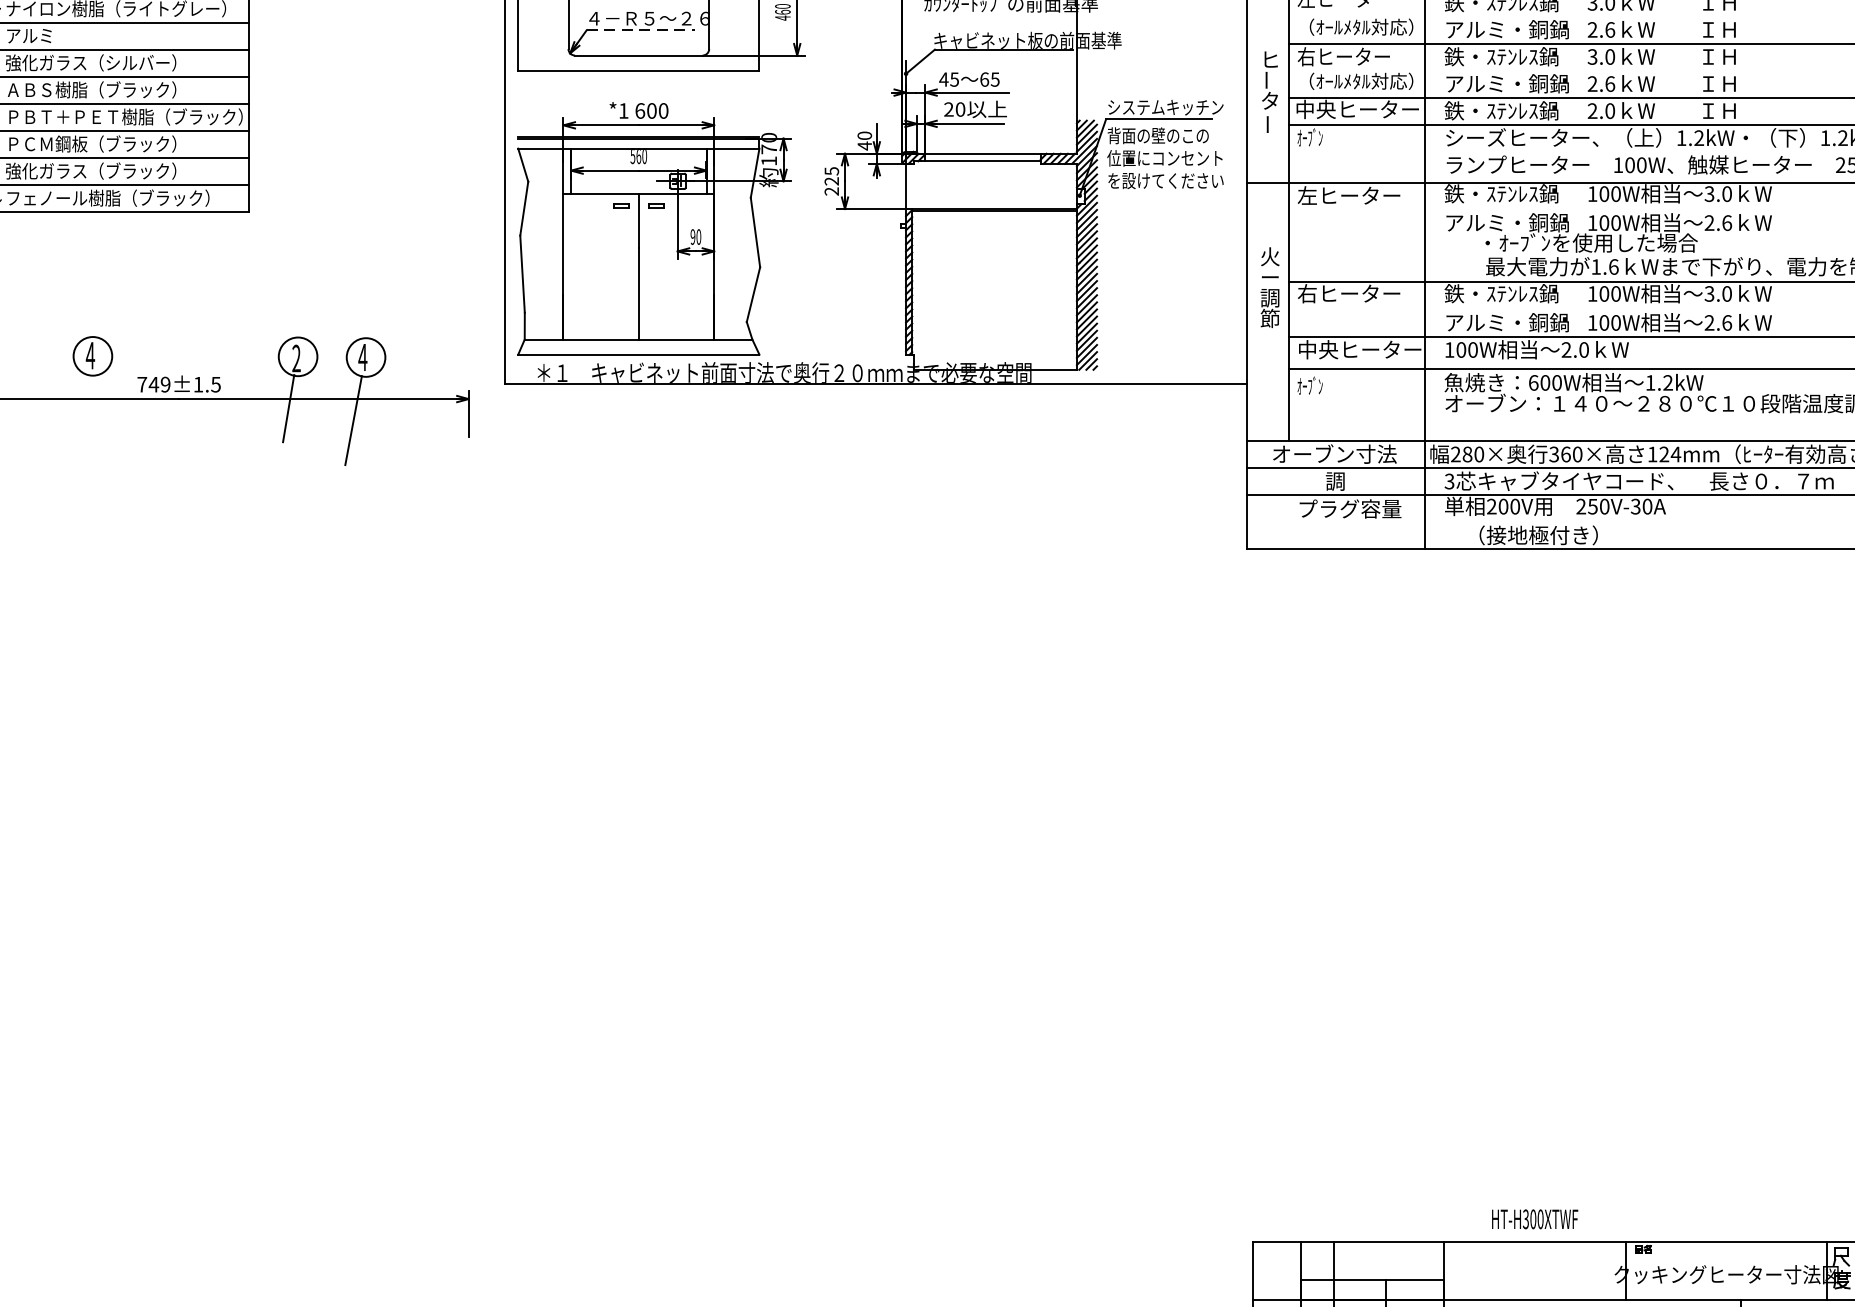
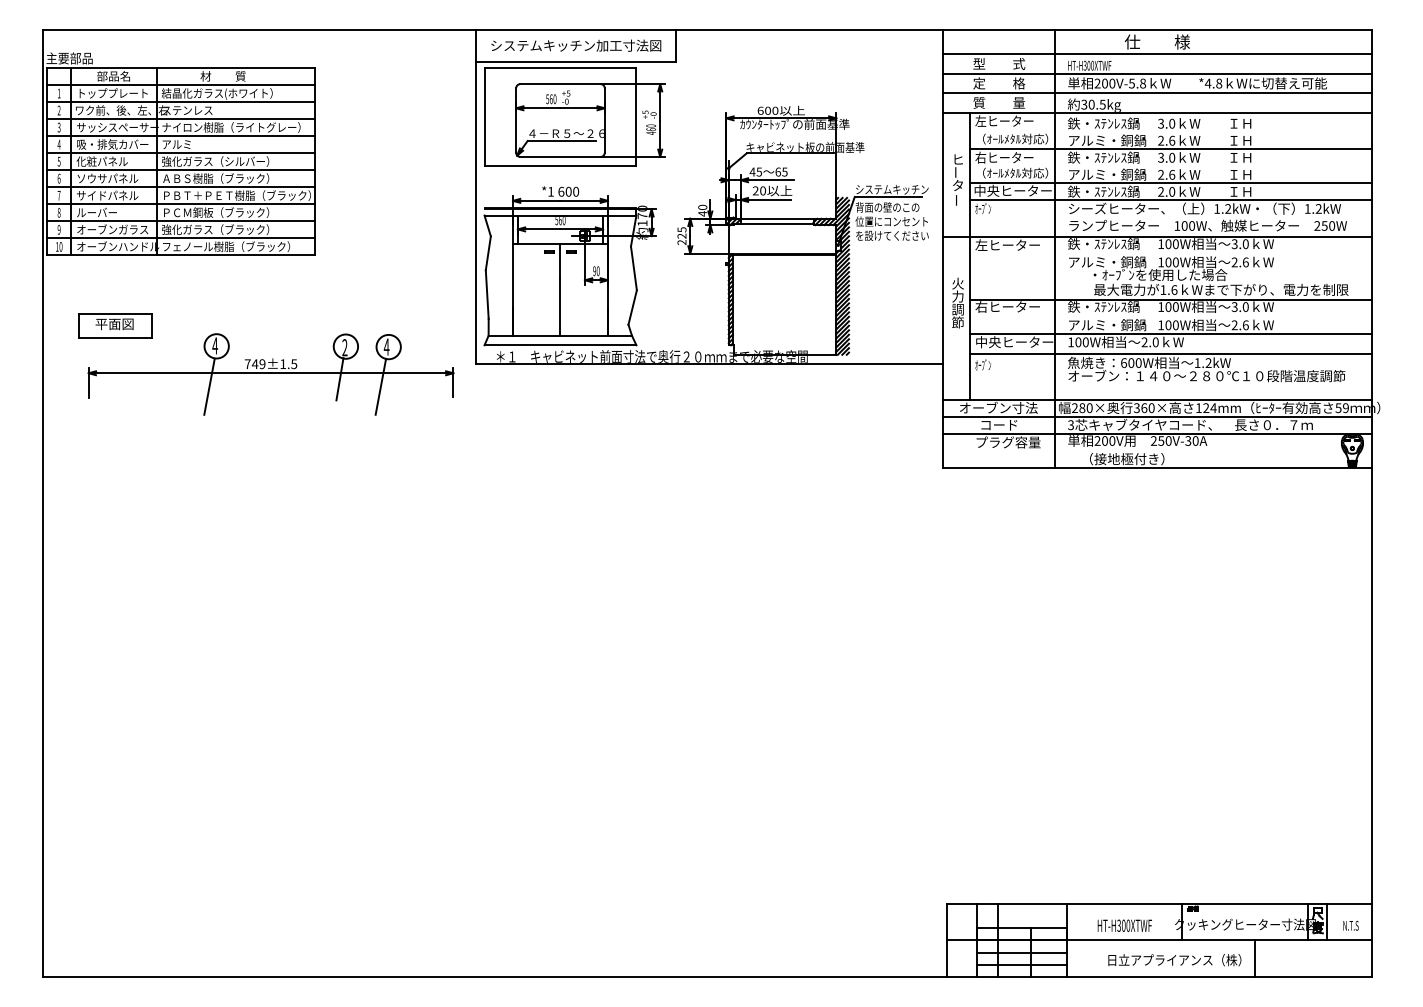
line: (642, 31) -> (562, 141), dashed -> solid
text: (1269, 277) -> (957, 296), ー -> 力
line: (81, 420) -> (209, 386), added
text: (1335, 482) -> (999, 425), 調 -> コード
text: (1534, 1218) -> (1124, 925), moved

